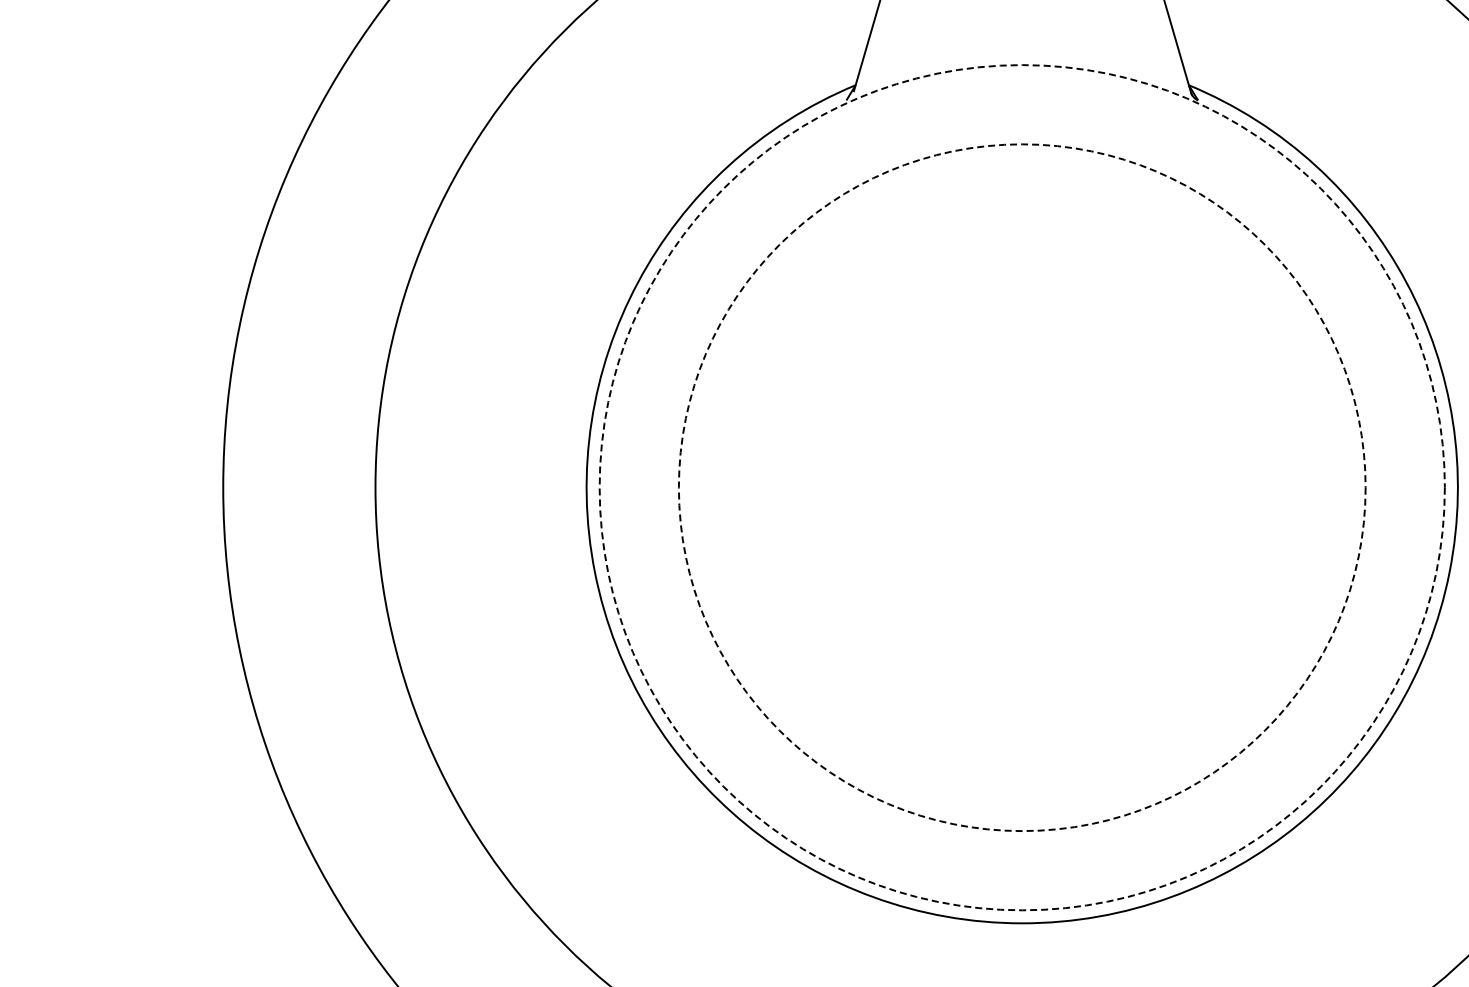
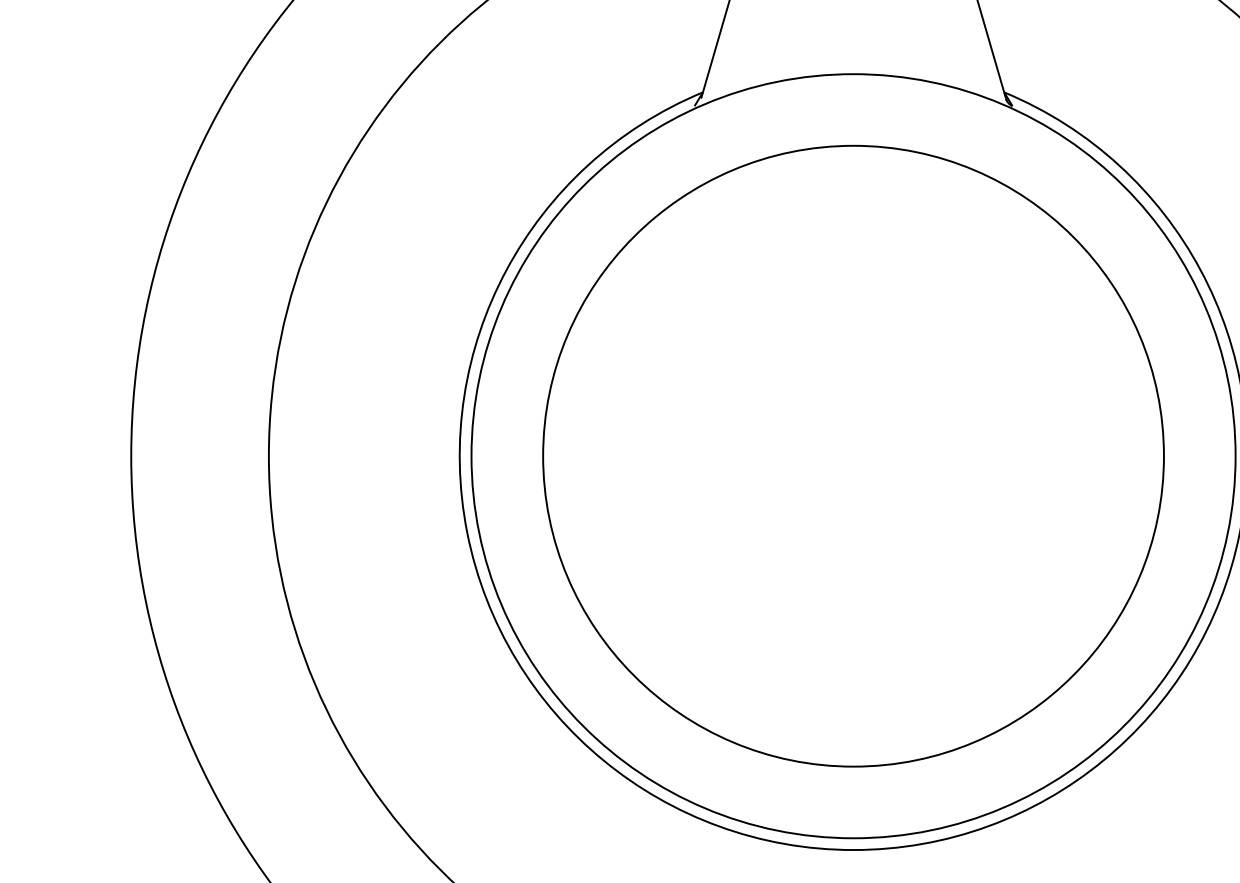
circle: (1021, 487) -> (852, 456), dashed -> solid
circle: (1021, 487) -> (852, 456), dashed -> solid

